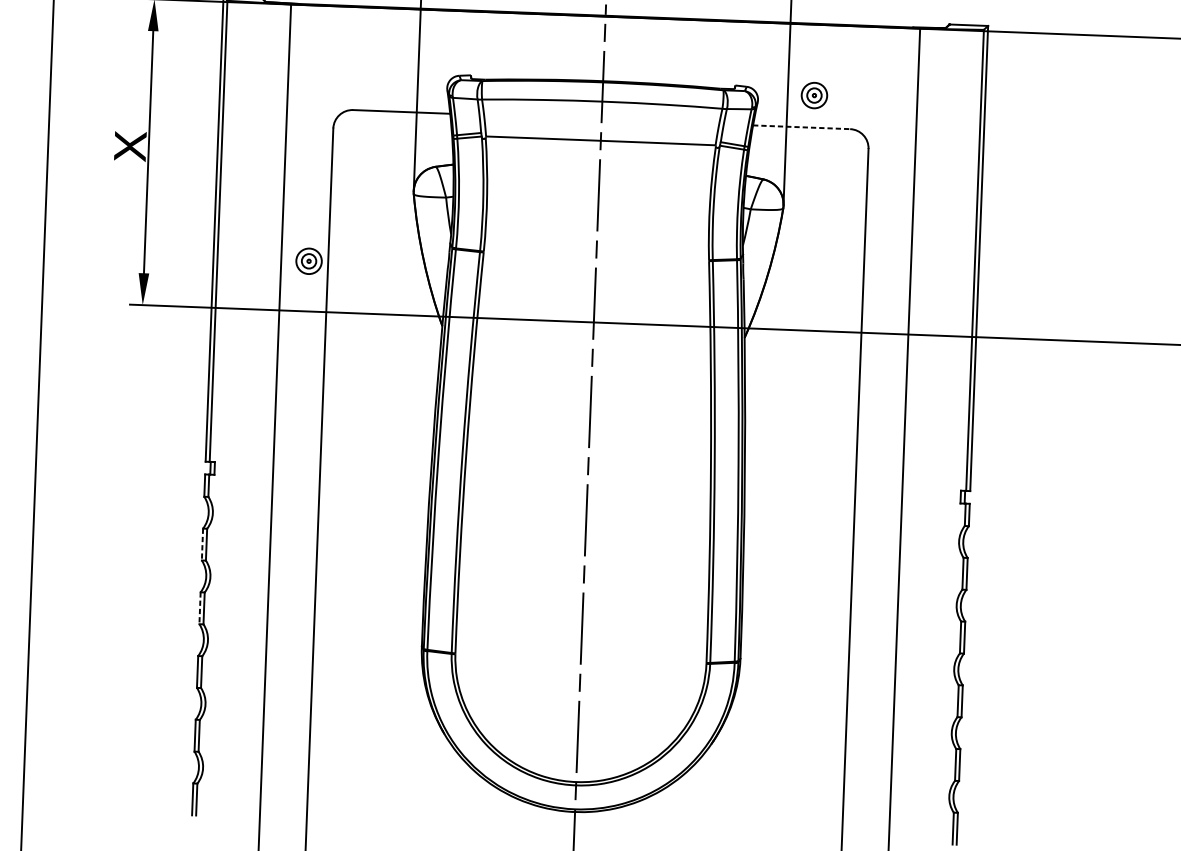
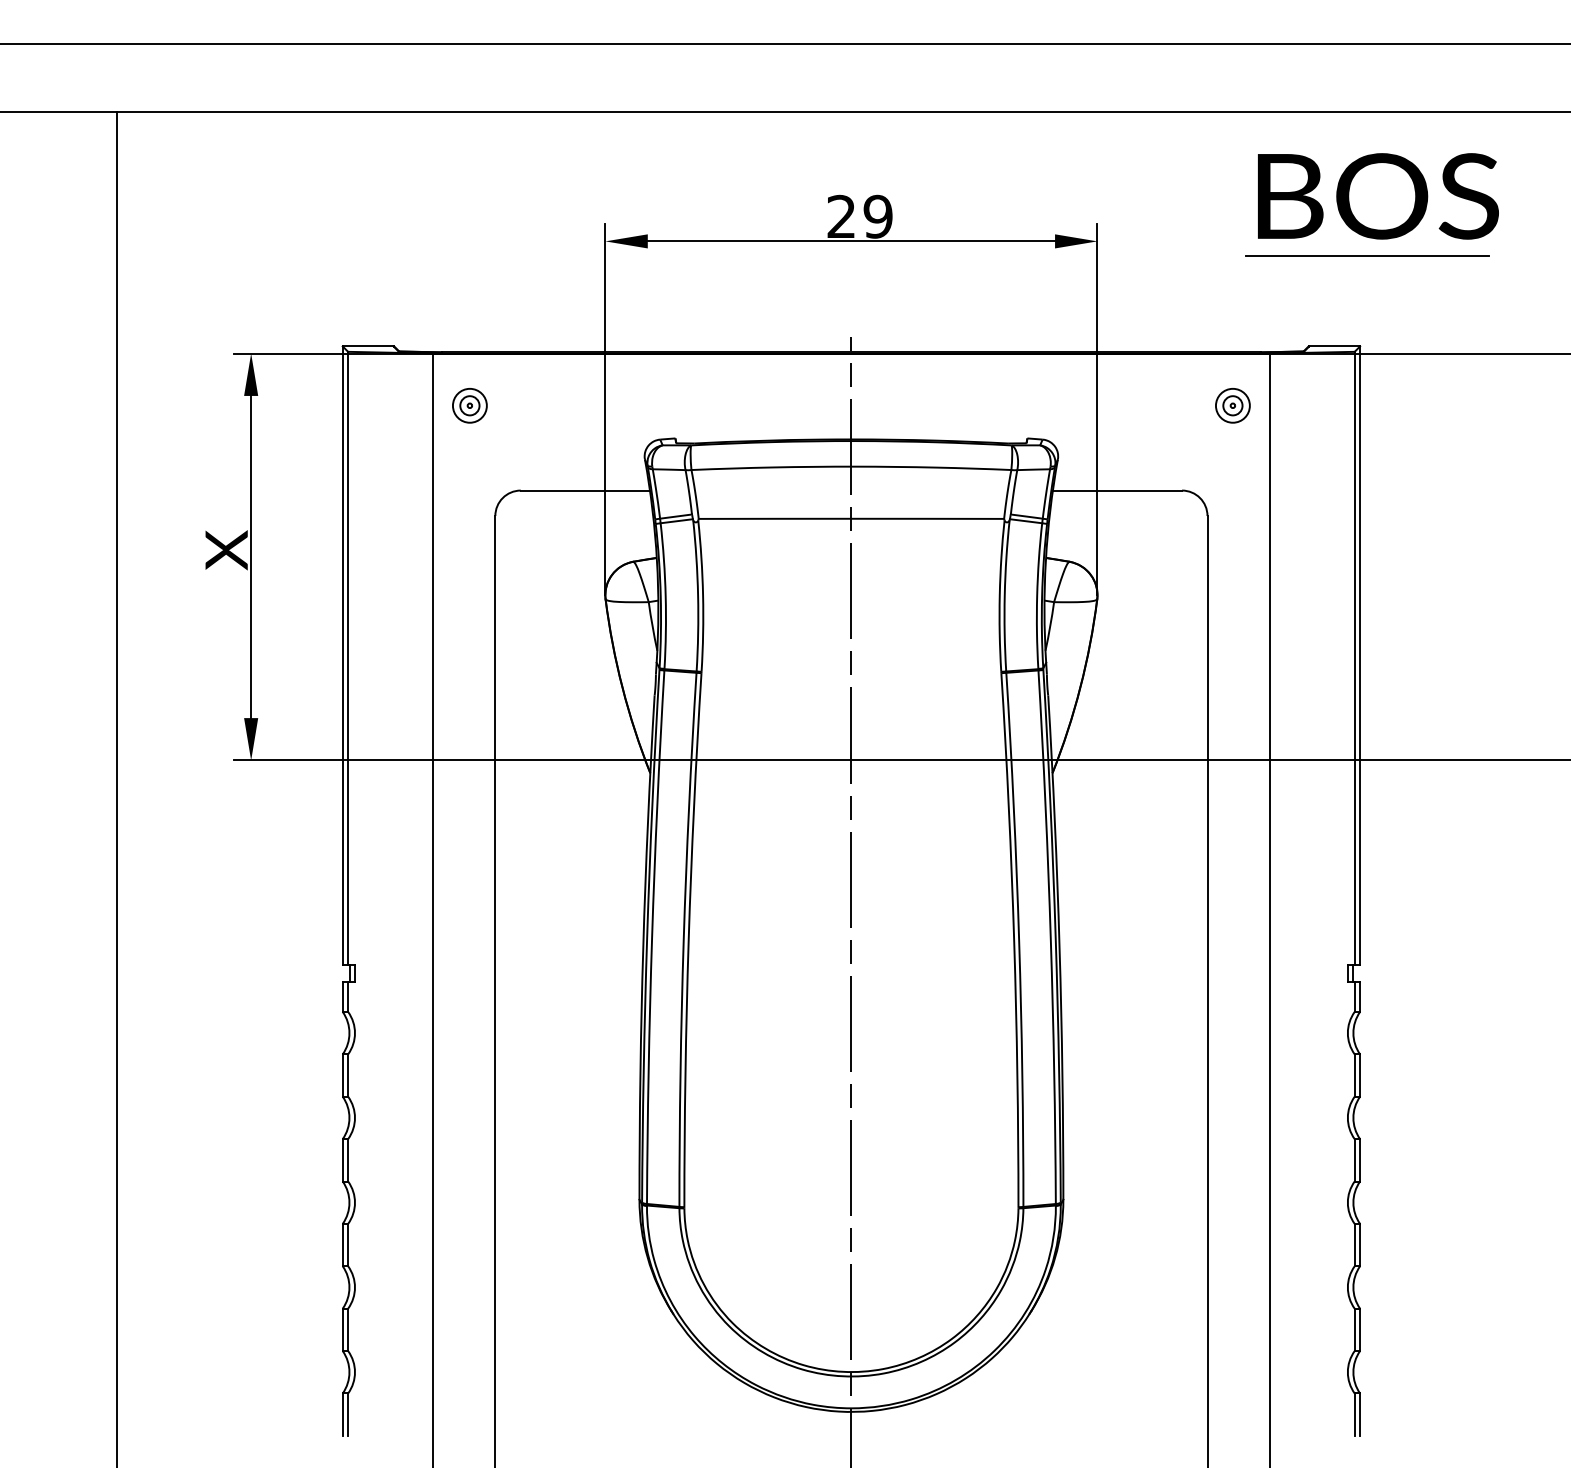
part: (814, 95) -> (1232, 405), moved
line: (801, 127) -> (1117, 490), dashed -> solid
part: (308, 261) -> (469, 405), moved
line: (202, 545) -> (342, 1076), dashed -> solid
line: (199, 608) -> (342, 1160), dashed -> solid

